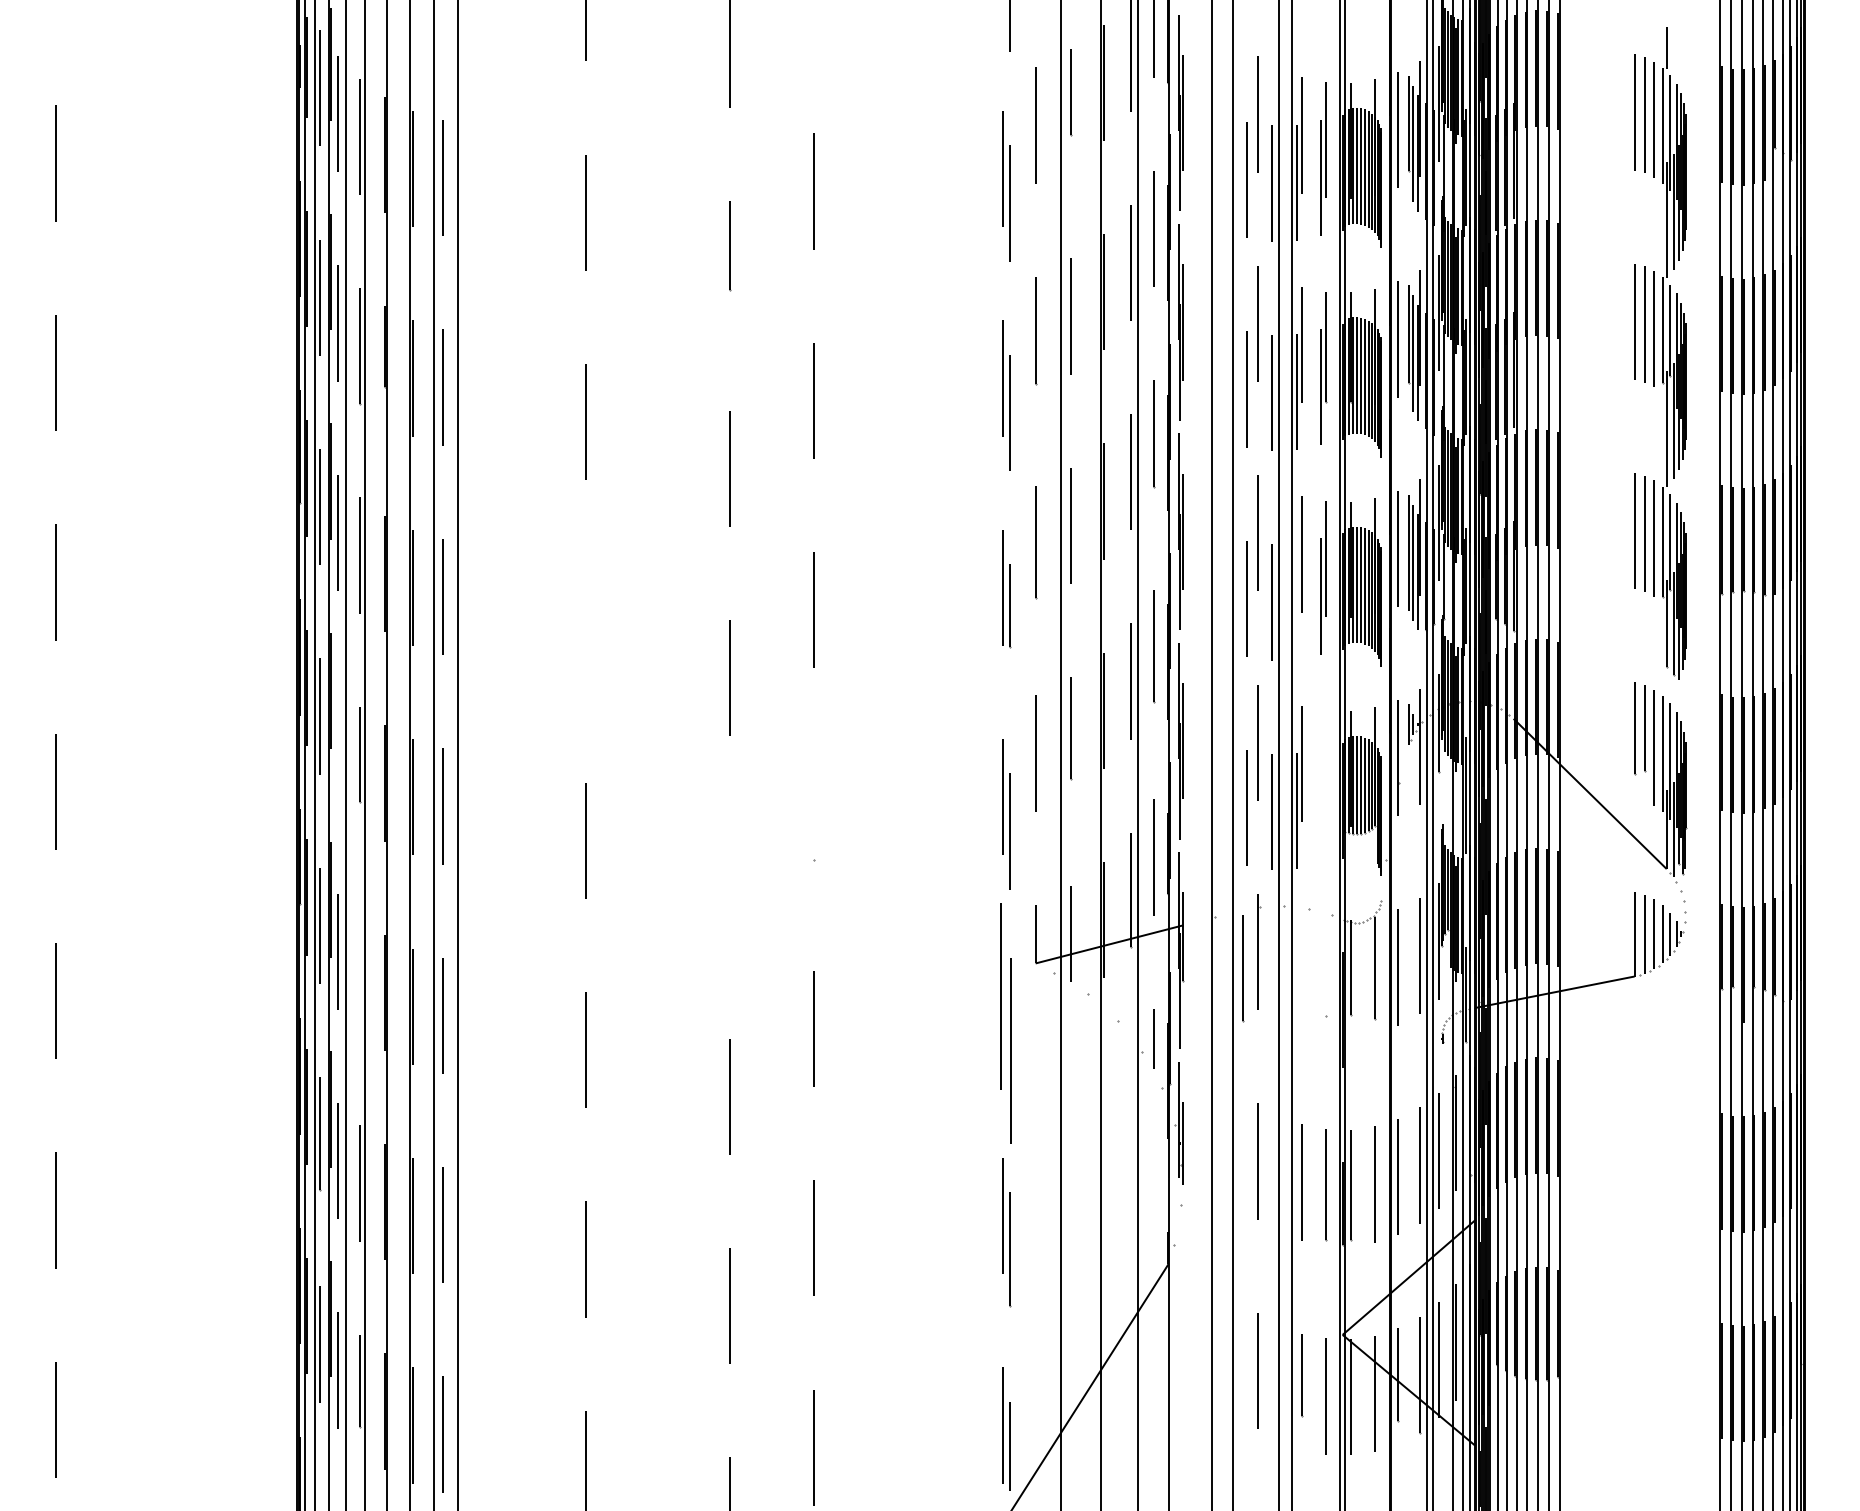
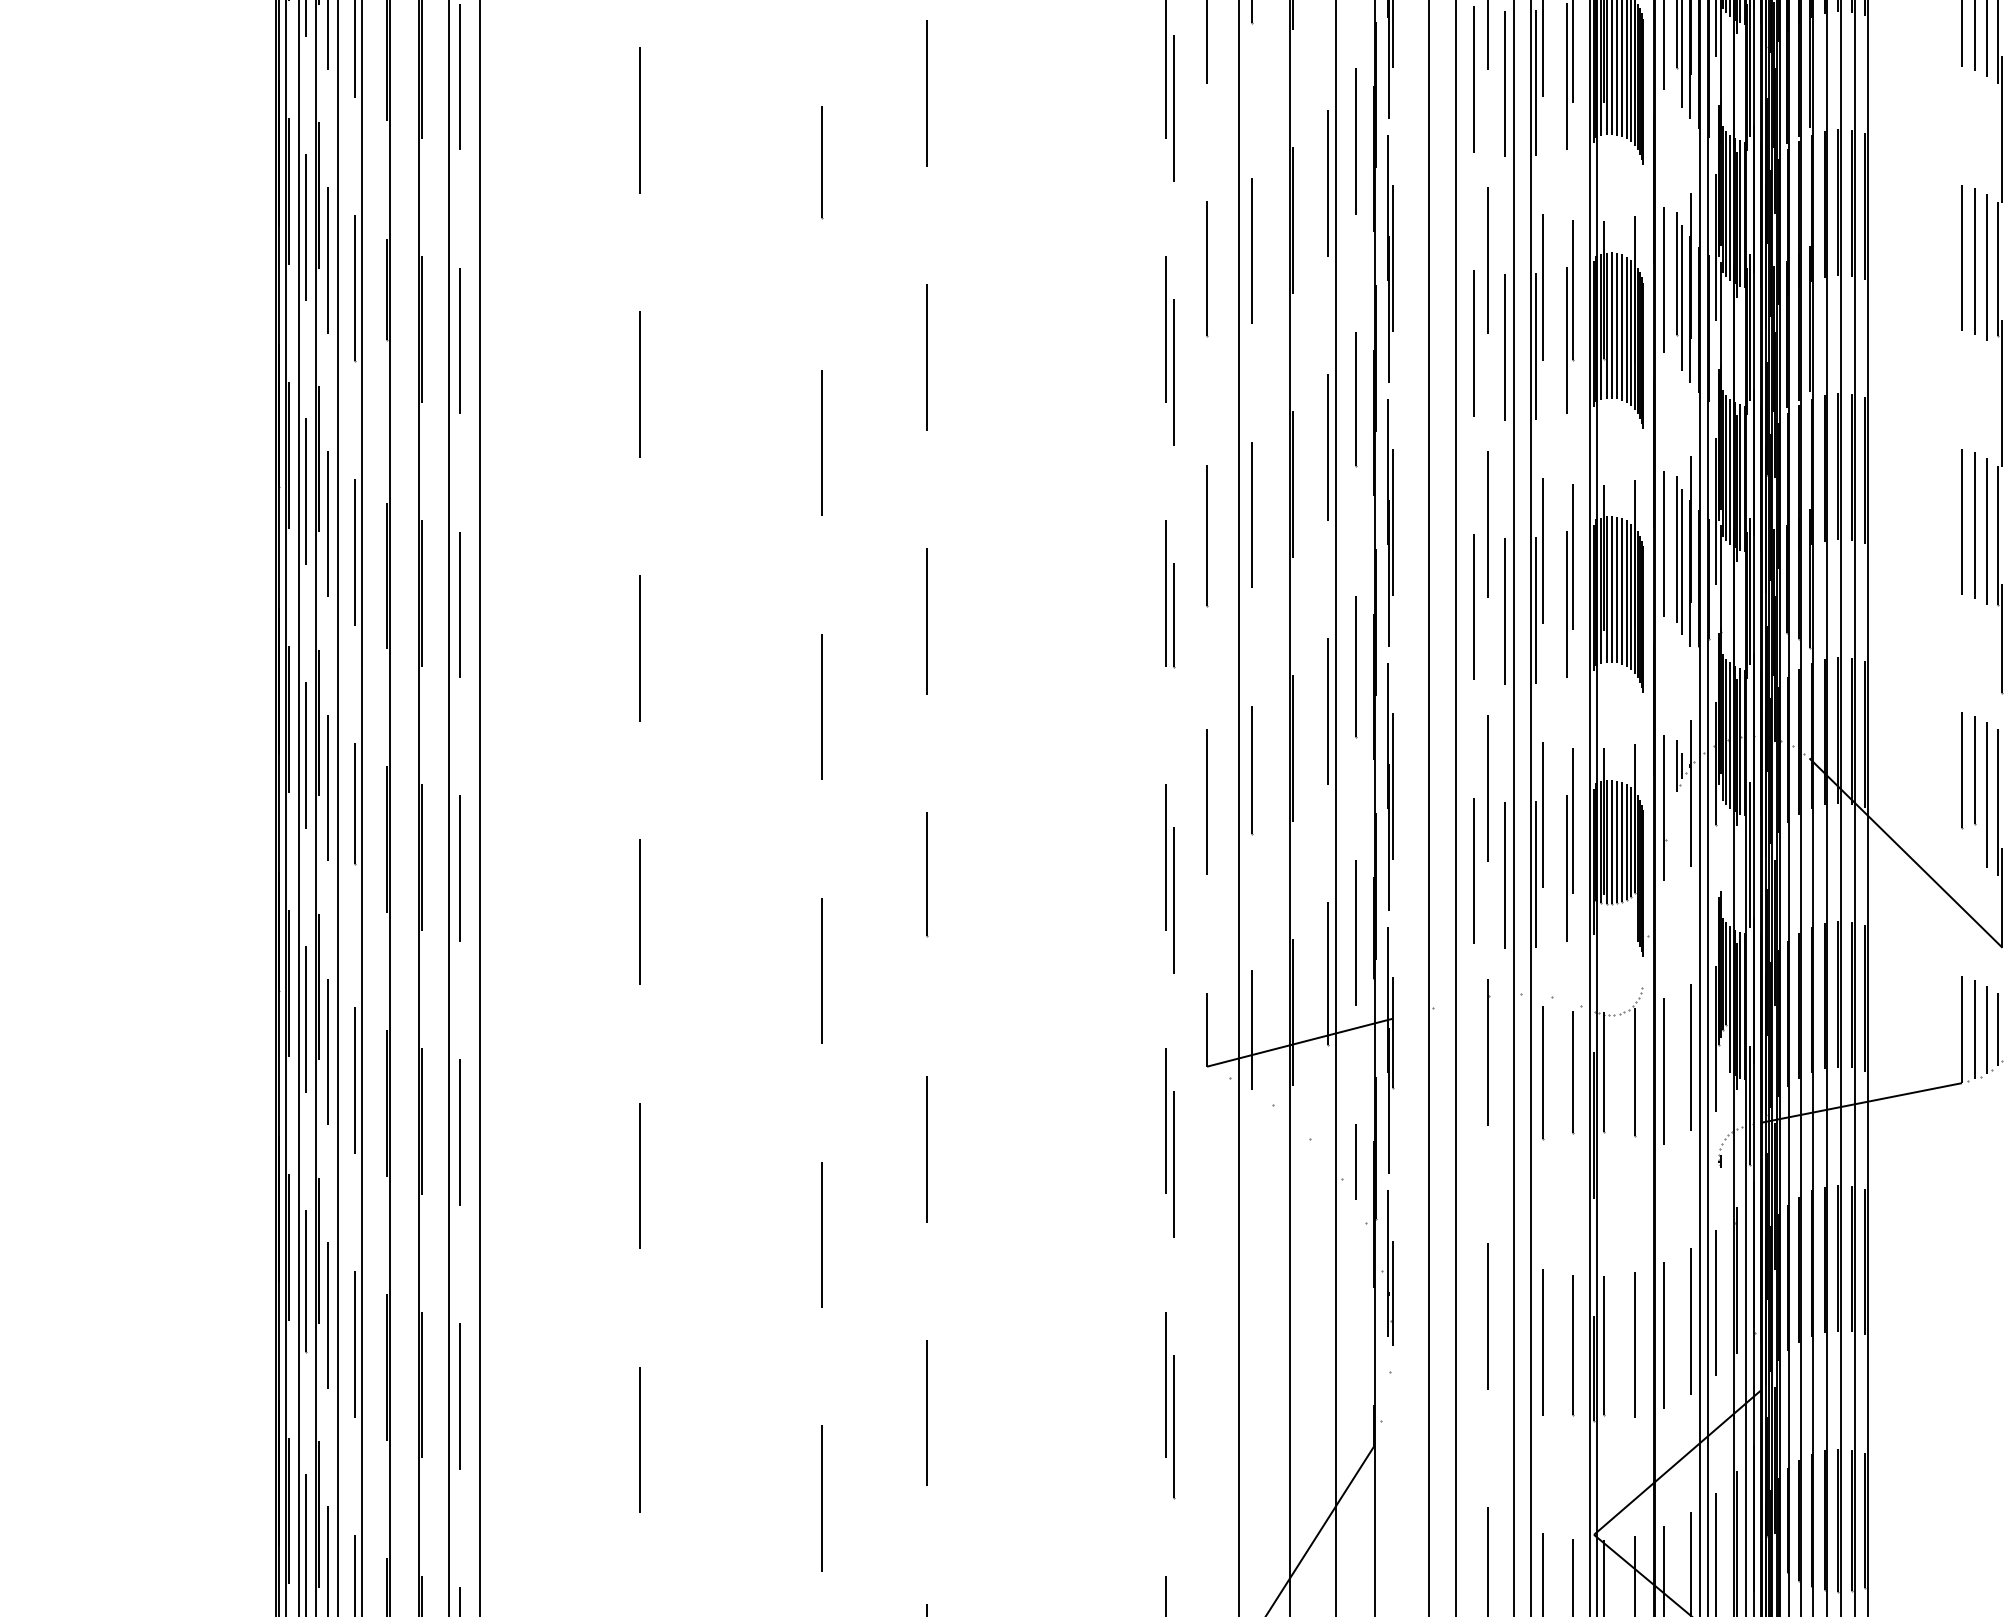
line: (1296, 601) -> (1535, 610), added
line: (585, 631) -> (639, 648), added
line: (337, 742) -> (327, 788), added
part: (1323, 786) -> (1569, 843), added
line: (813, 810) -> (927, 873), added
line: (729, 887) -> (821, 970), added
line: (1326, 967) -> (1573, 1071), added
line: (1243, 968) -> (1543, 1073), moved
line: (359, 974) -> (354, 1080), added
part: (1006, 1023) -> (1170, 1142), size x0.62

